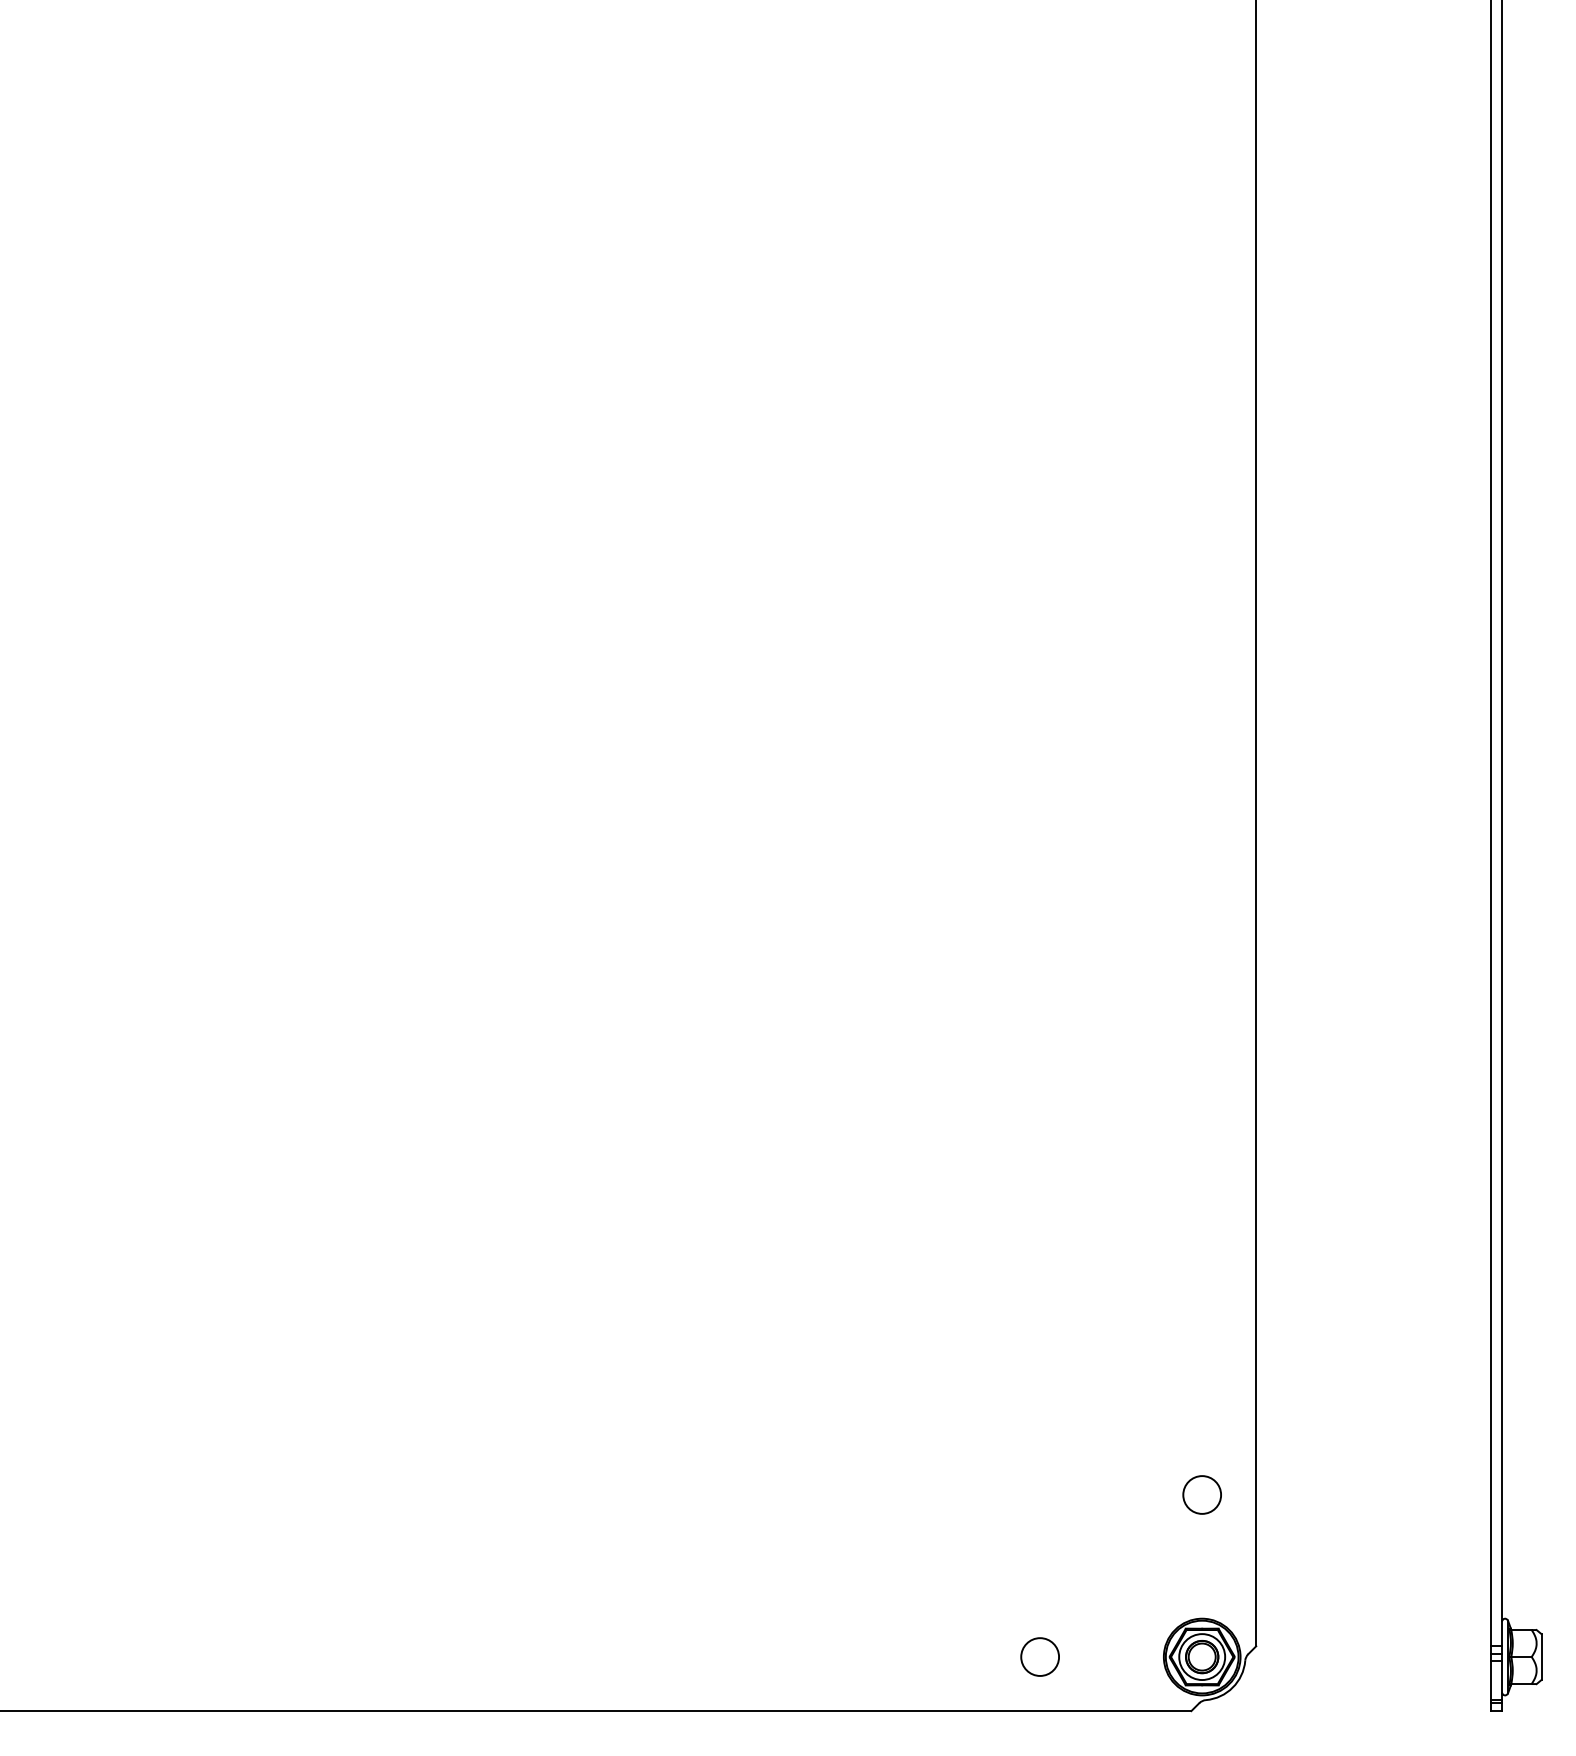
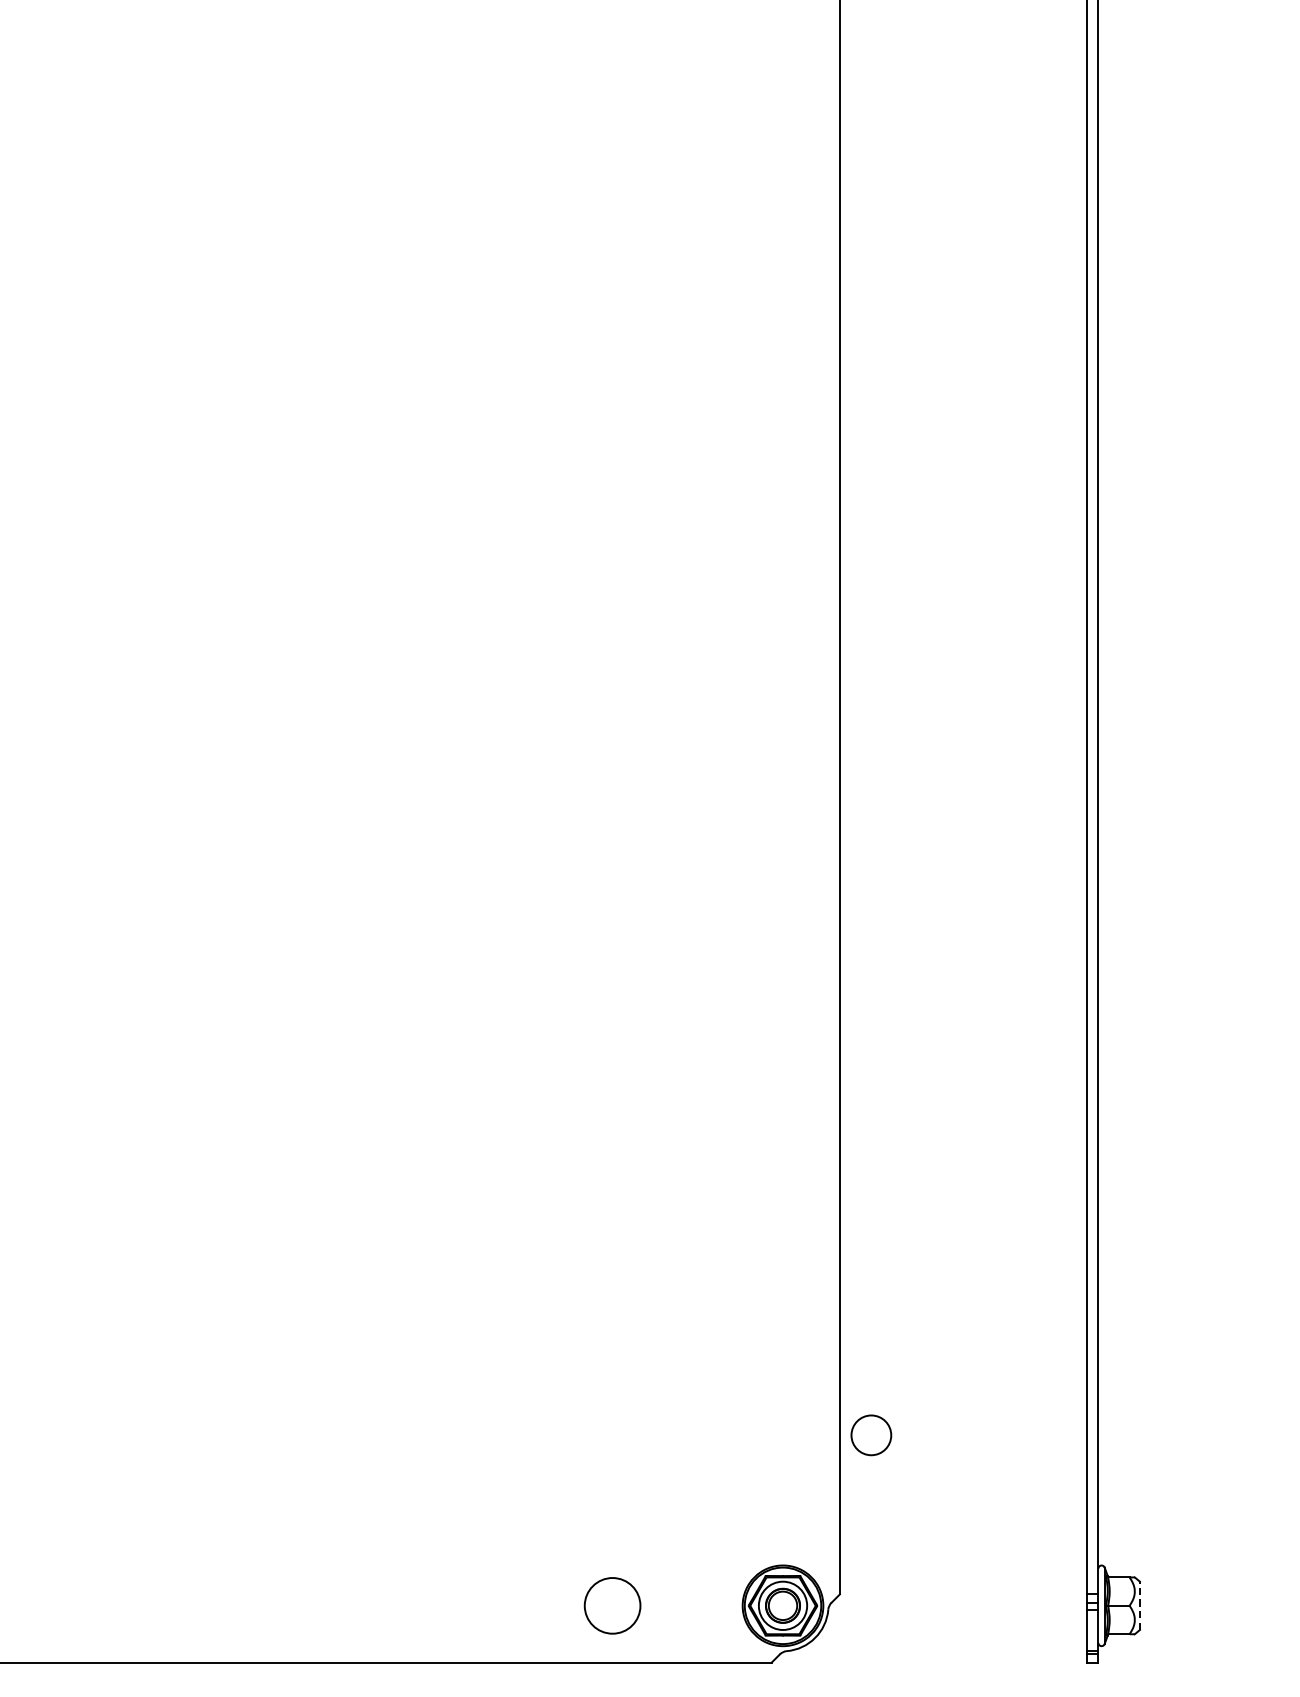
circle: (1201, 1494) -> (870, 1434), moved
circle: (1039, 1656) -> (611, 1605), size x1.4
line: (1541, 1657) -> (1139, 1606), solid -> dashed

